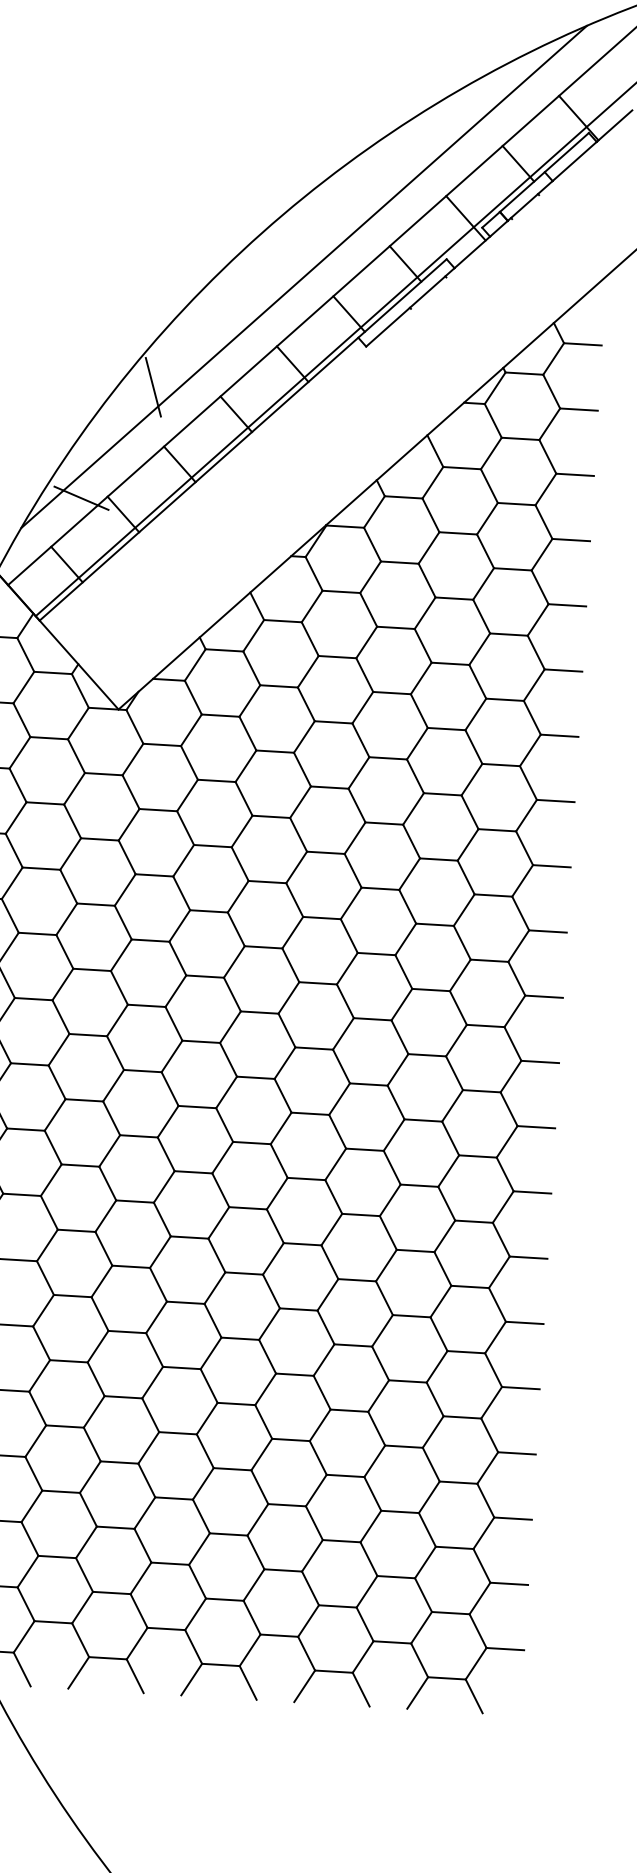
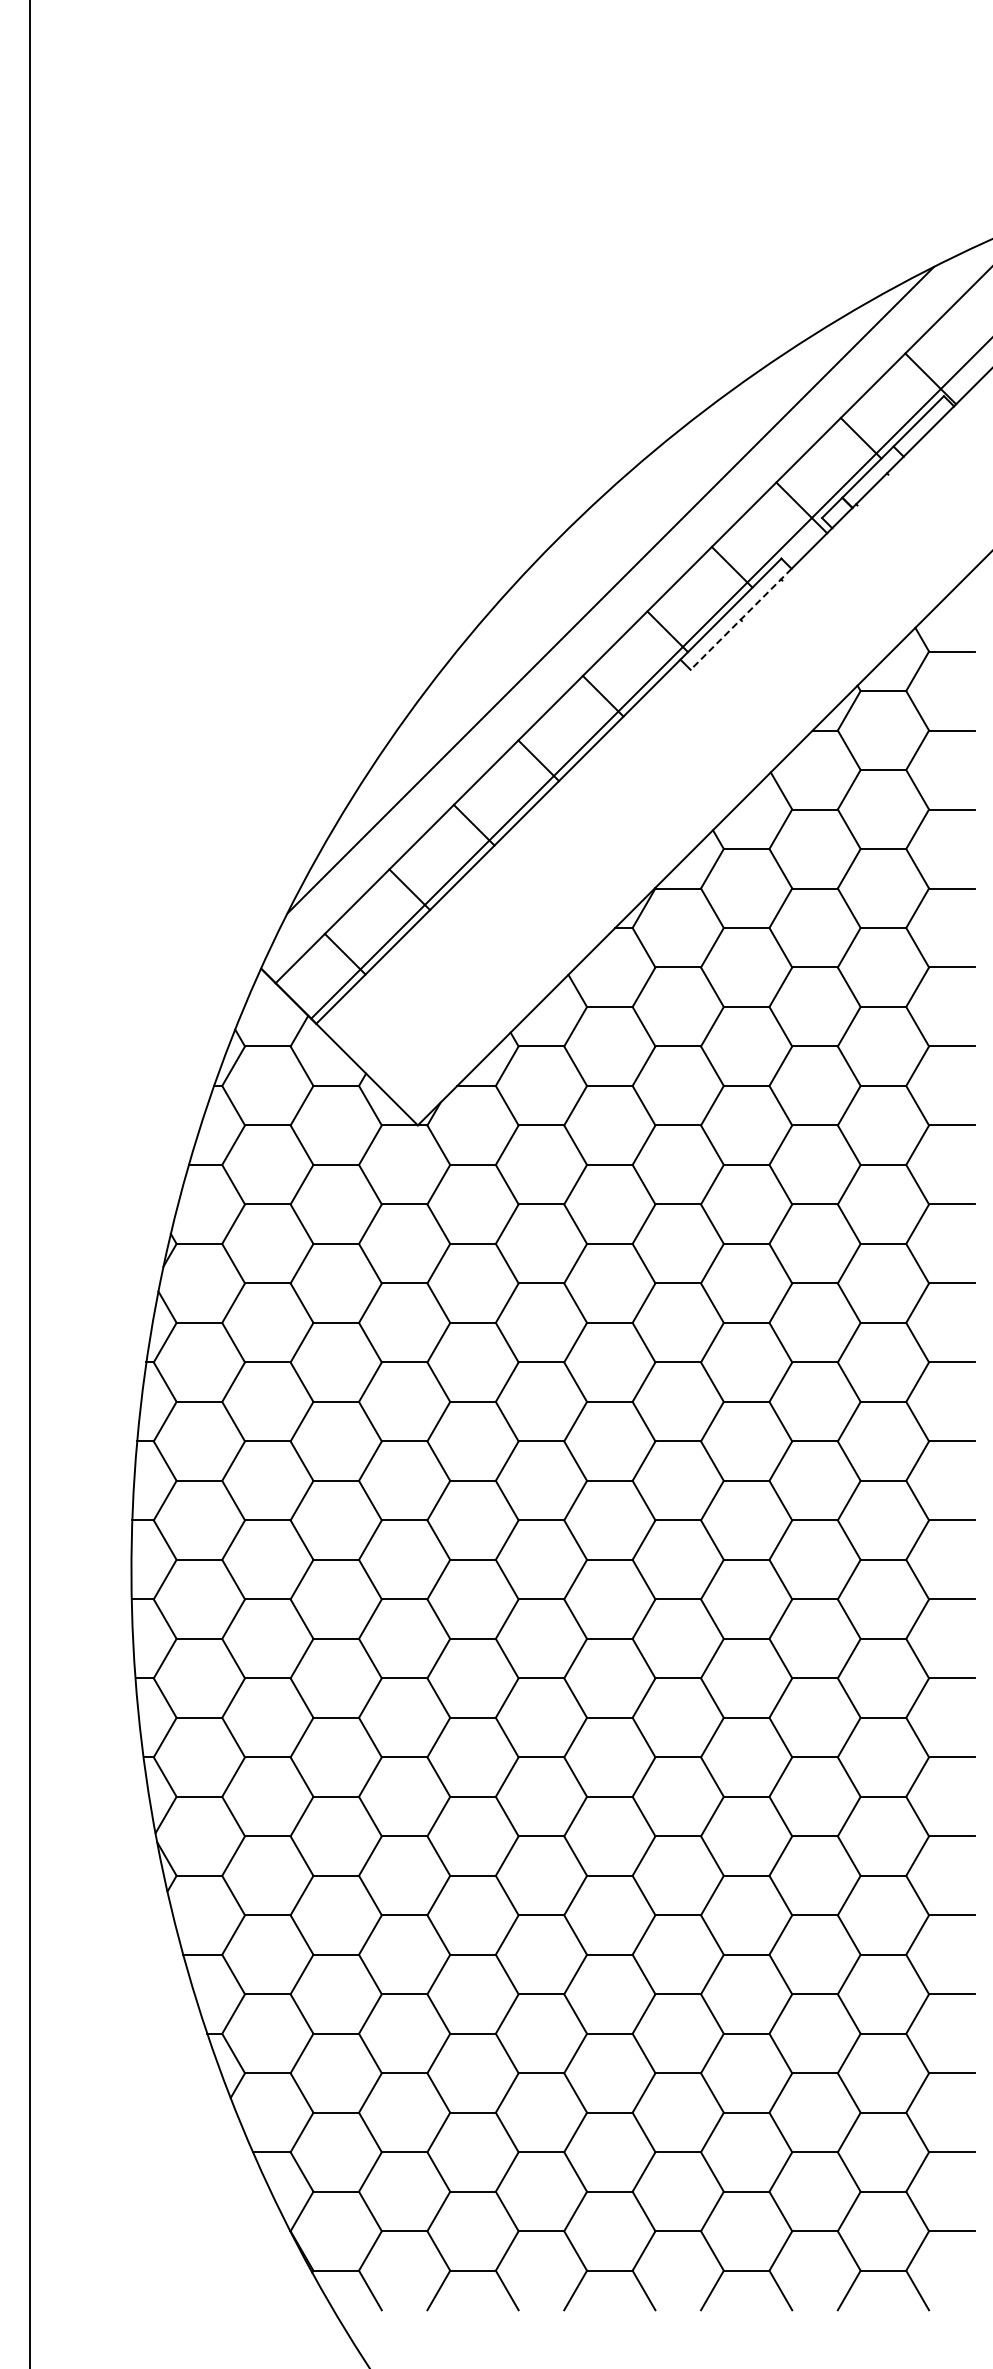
line: (409, 307) -> (740, 619), solid -> dashed
line: (153, 386) -> (436, 733), removed
line: (81, 498) -> (357, 873), removed

